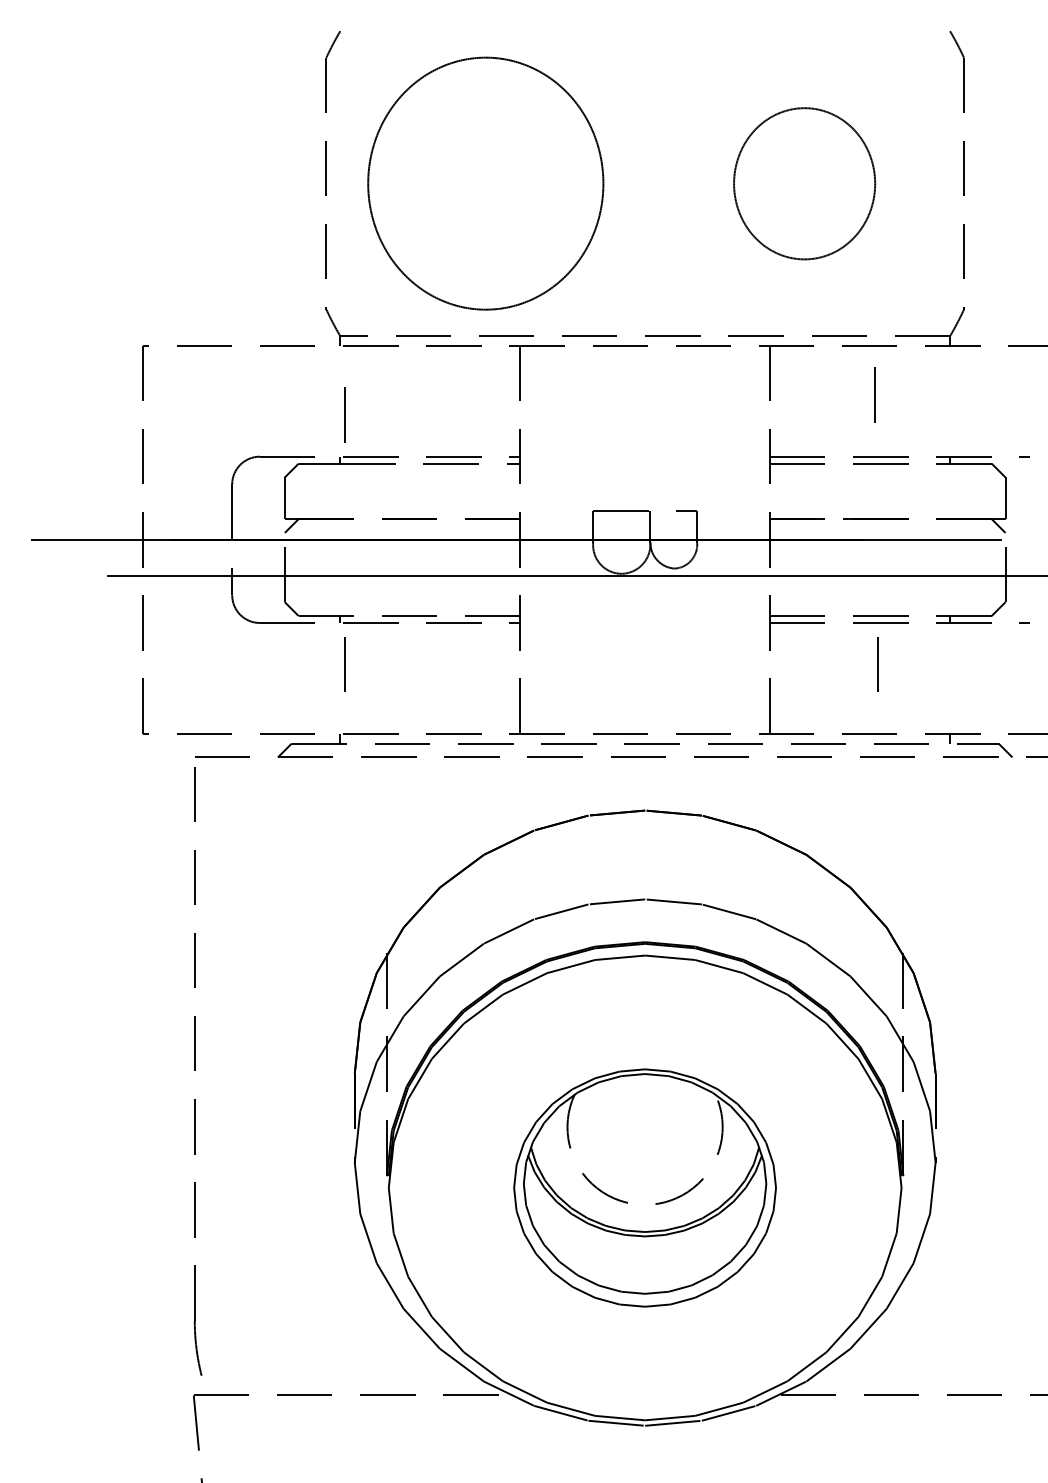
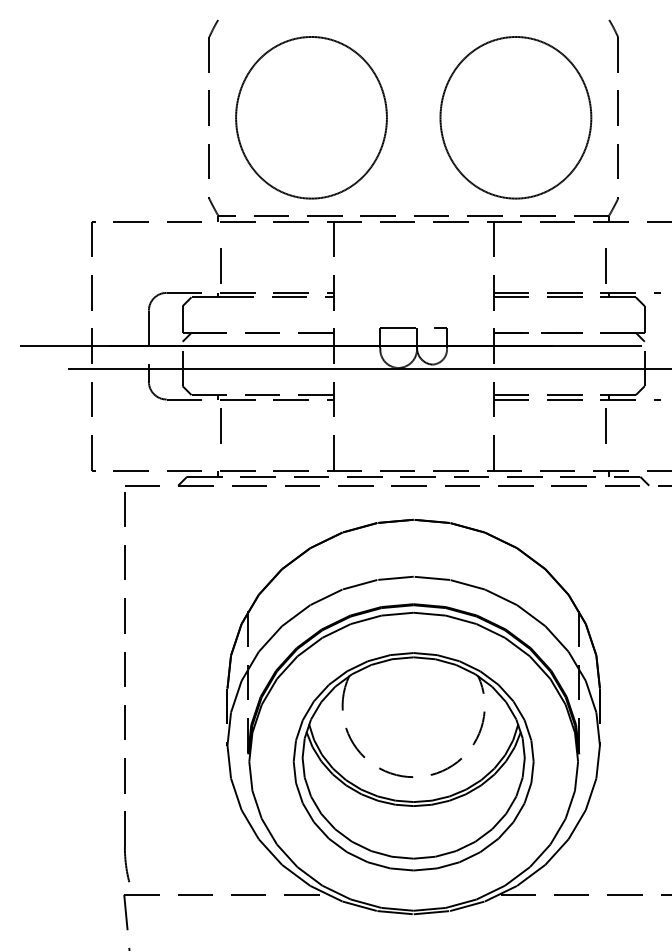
part: (803, 183) -> (515, 117), size x1.67
line: (874, 393) -> (605, 265), moved
line: (877, 663) -> (605, 425), moved
part: (644, 1187) -> (413, 761), size x1.43

